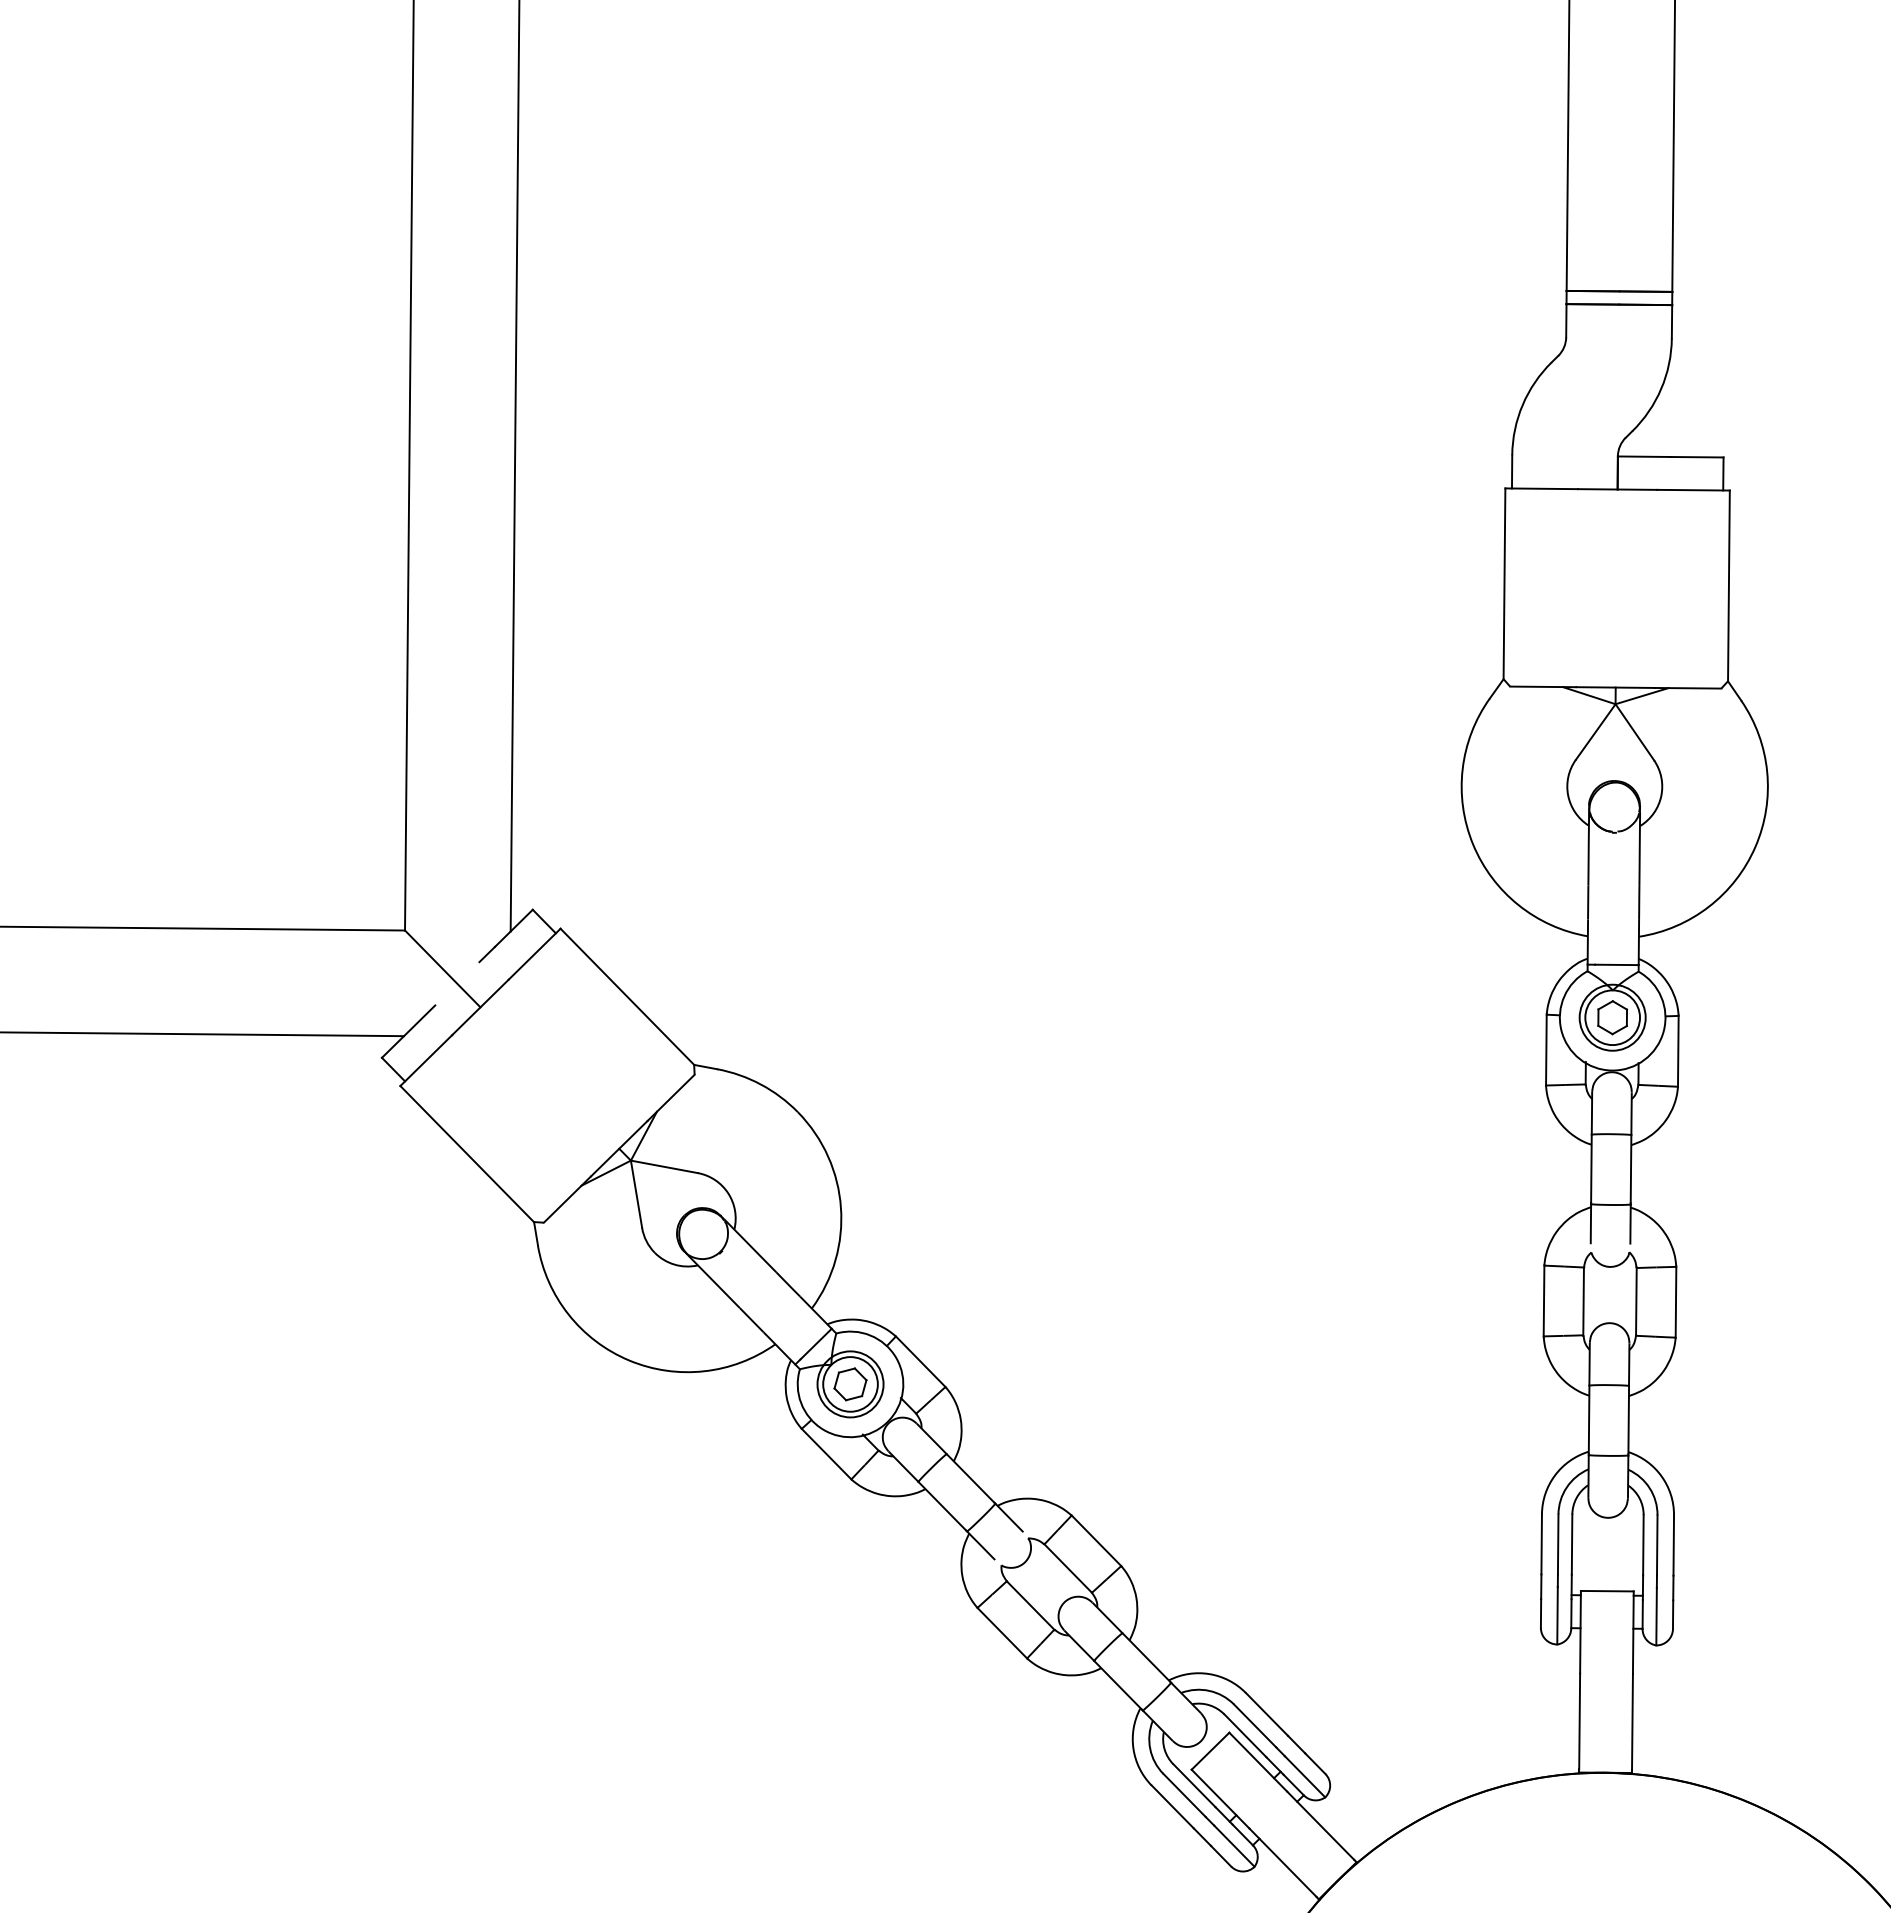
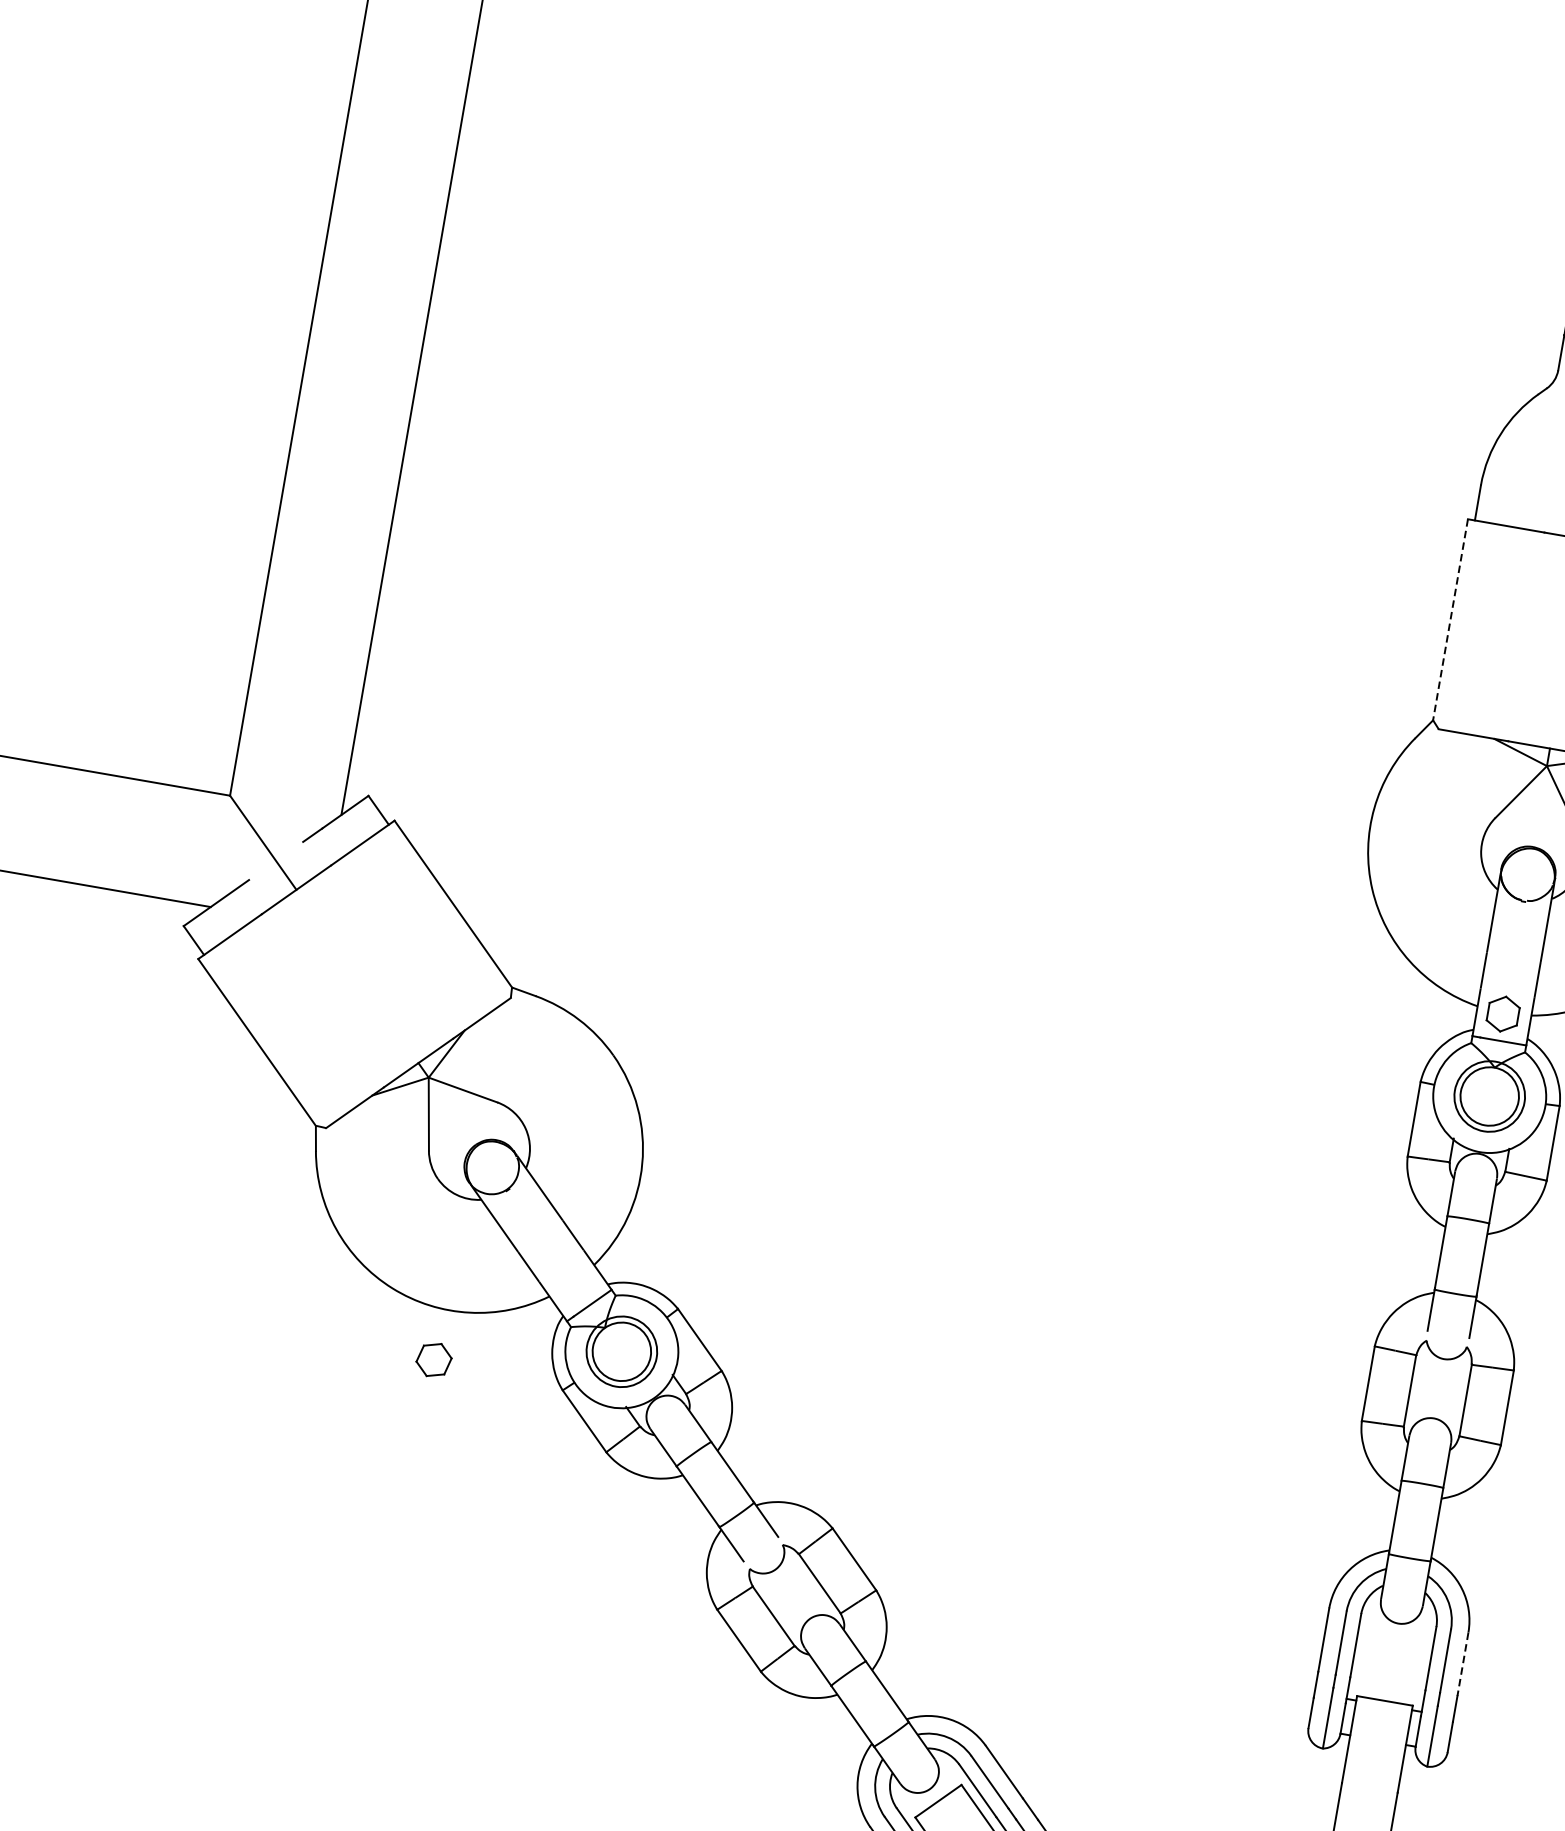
line: (1504, 583) -> (1450, 619), solid -> dashed
part: (1612, 1017) -> (1503, 1013), moved
part: (850, 1384) -> (434, 1360), moved
line: (1673, 1546) -> (1462, 1665), solid -> dashed

